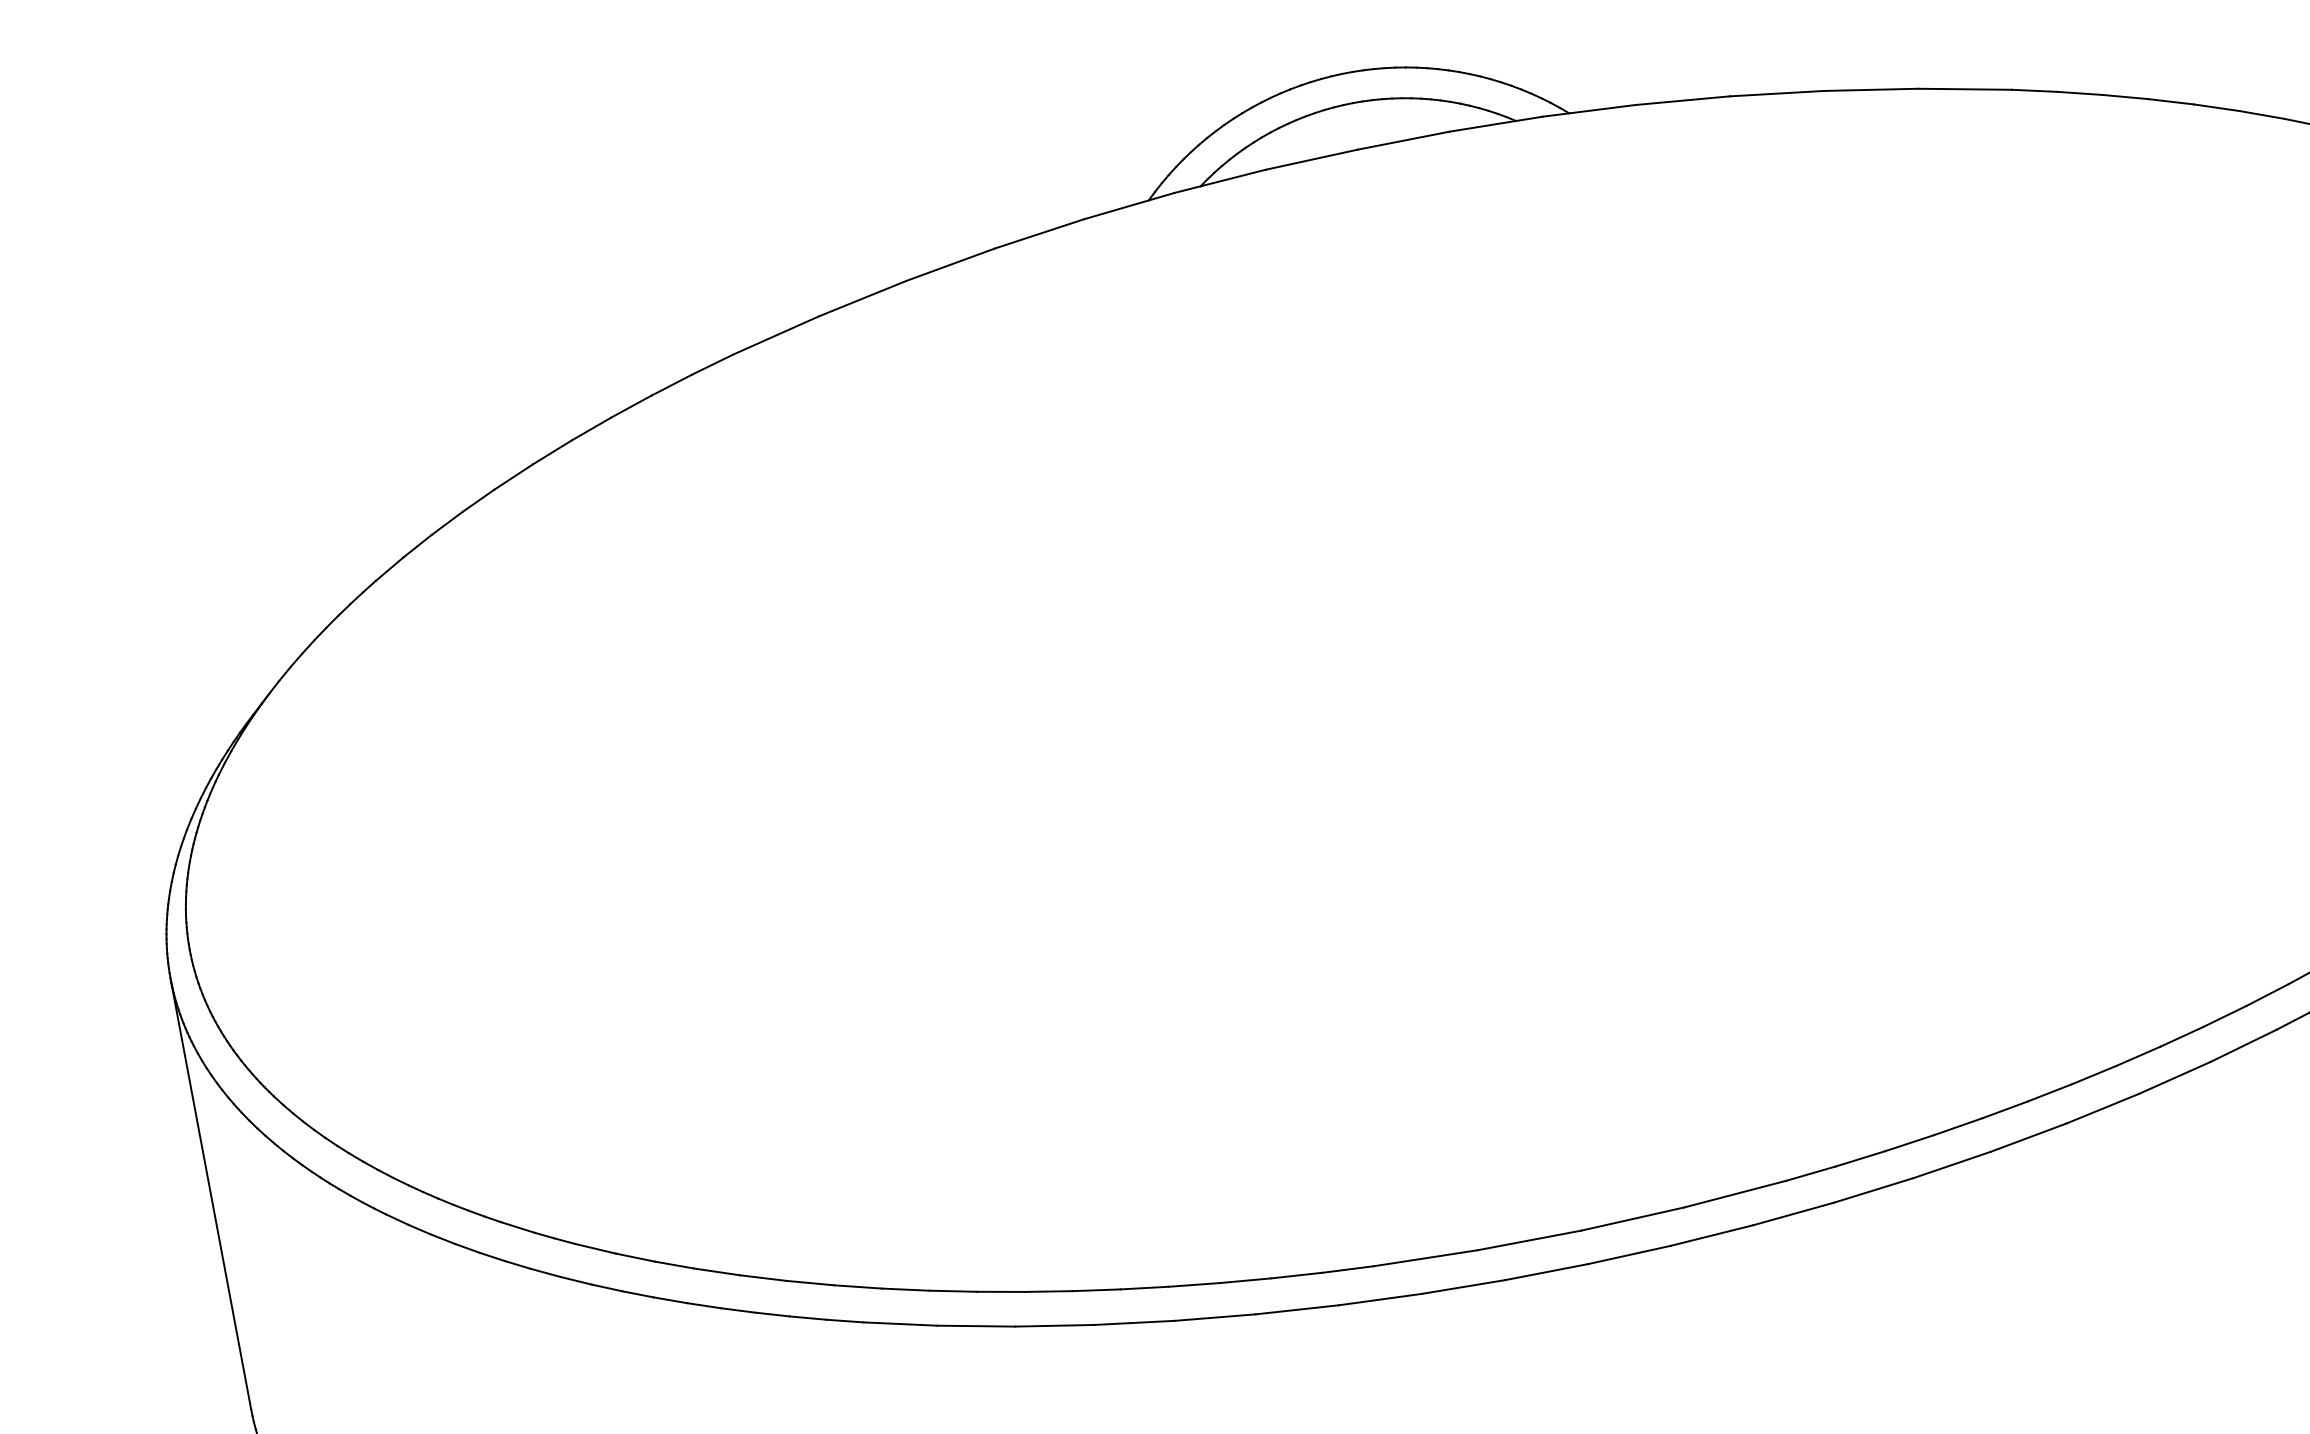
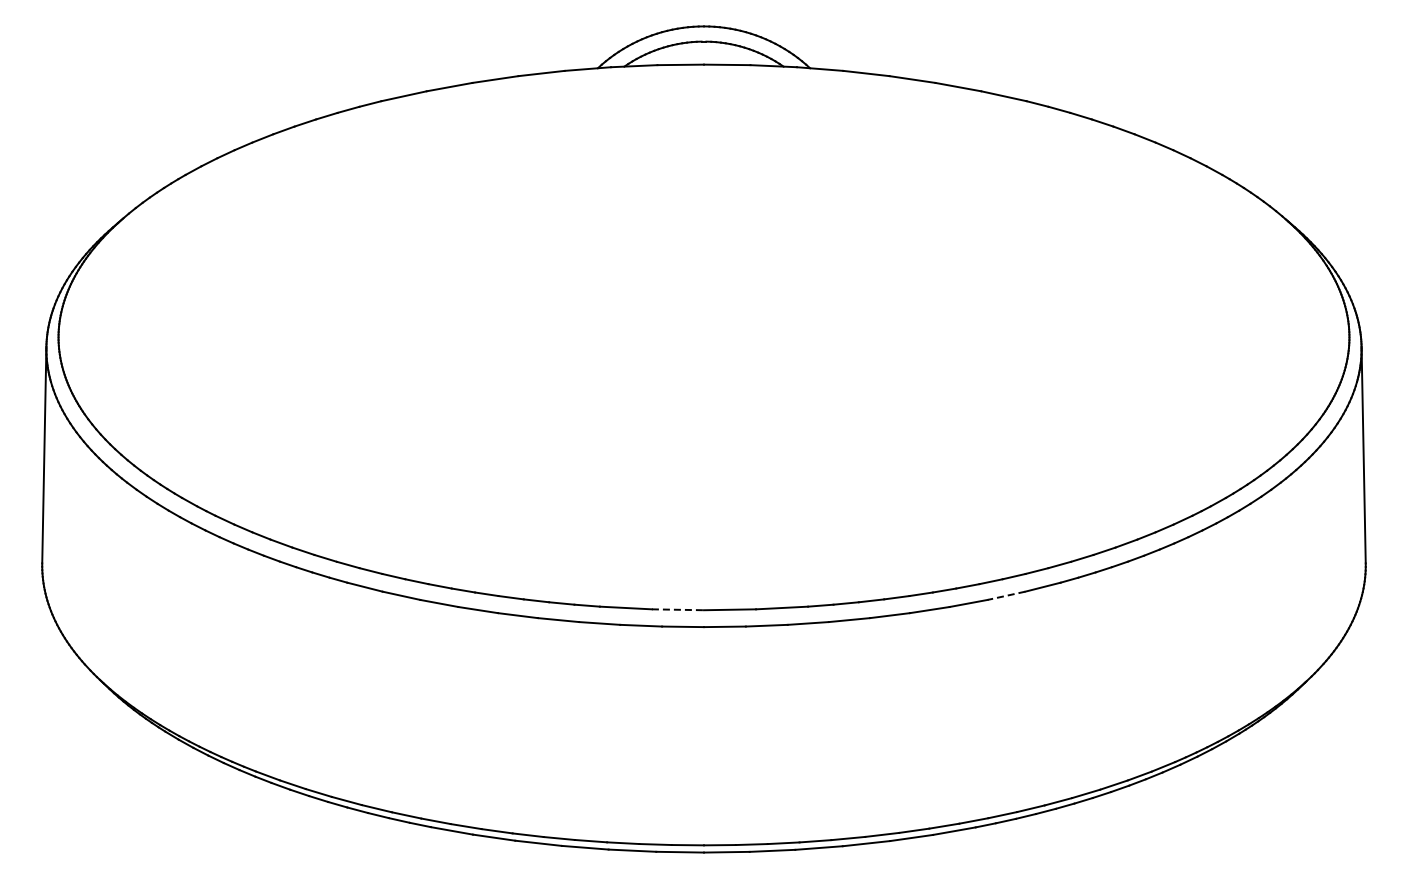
line: (2172, 1077) -> (1005, 595), solid -> dashed
line: (1530, 1239) -> (678, 609), solid -> dashed

